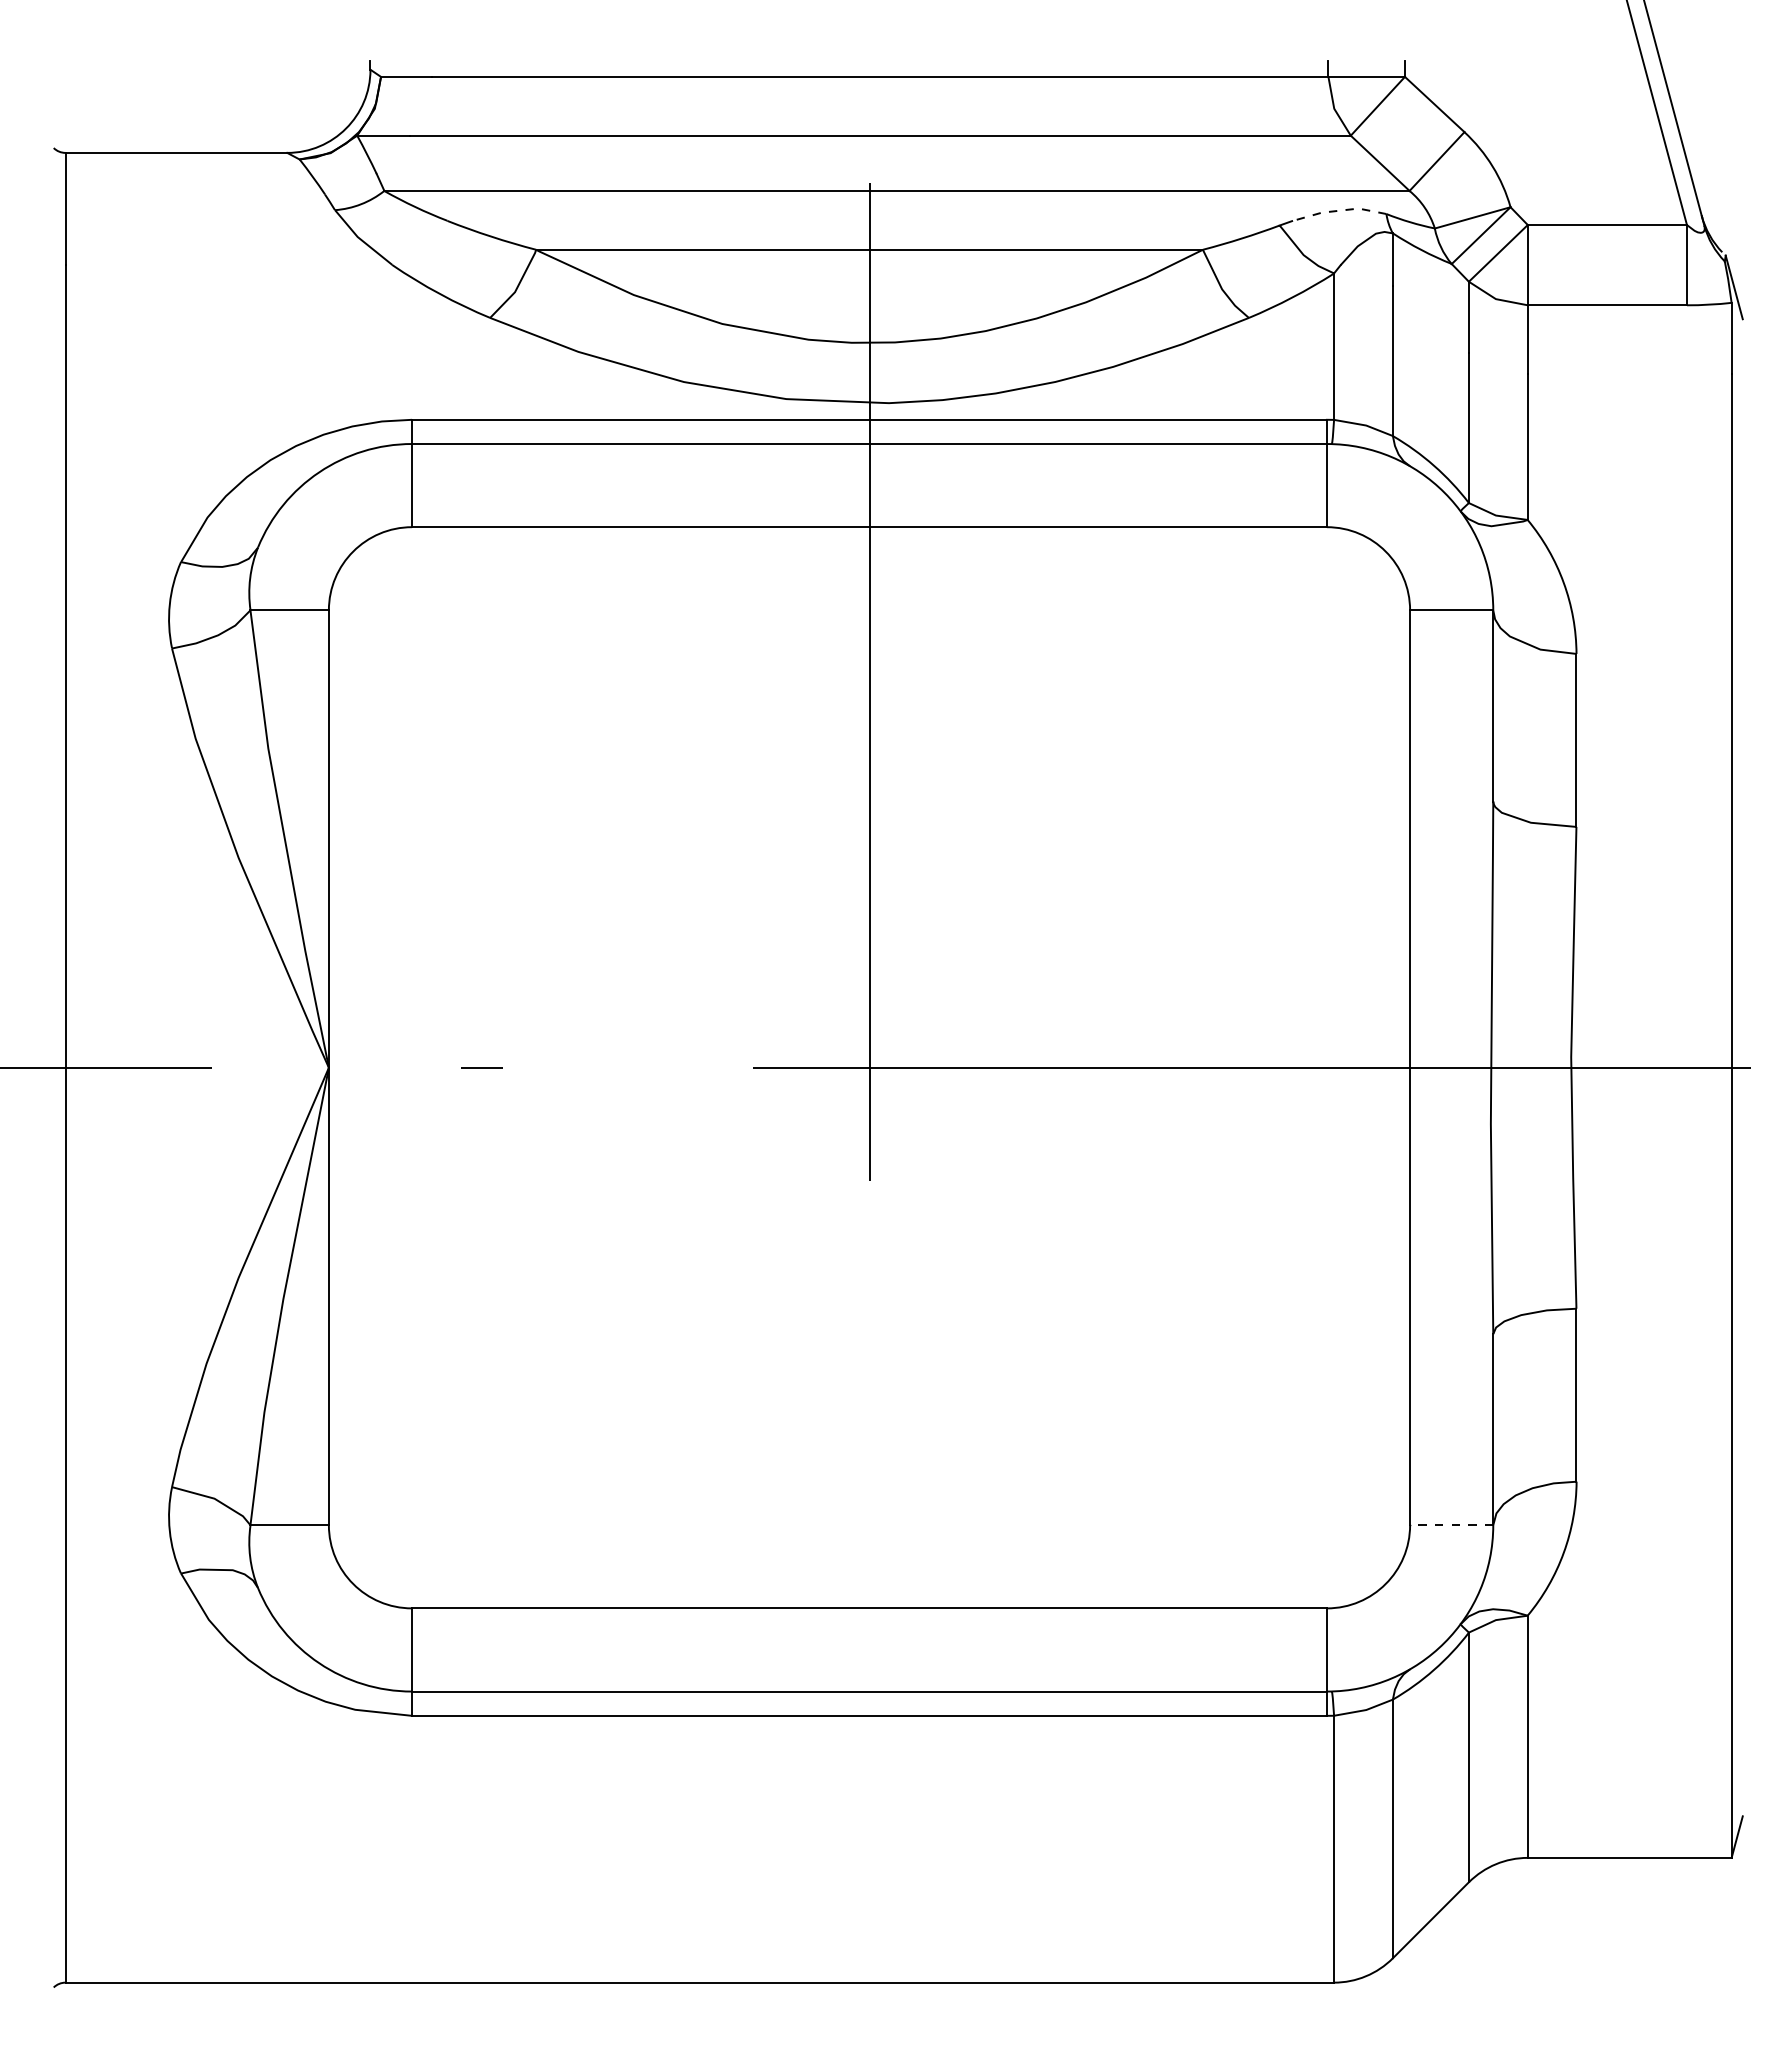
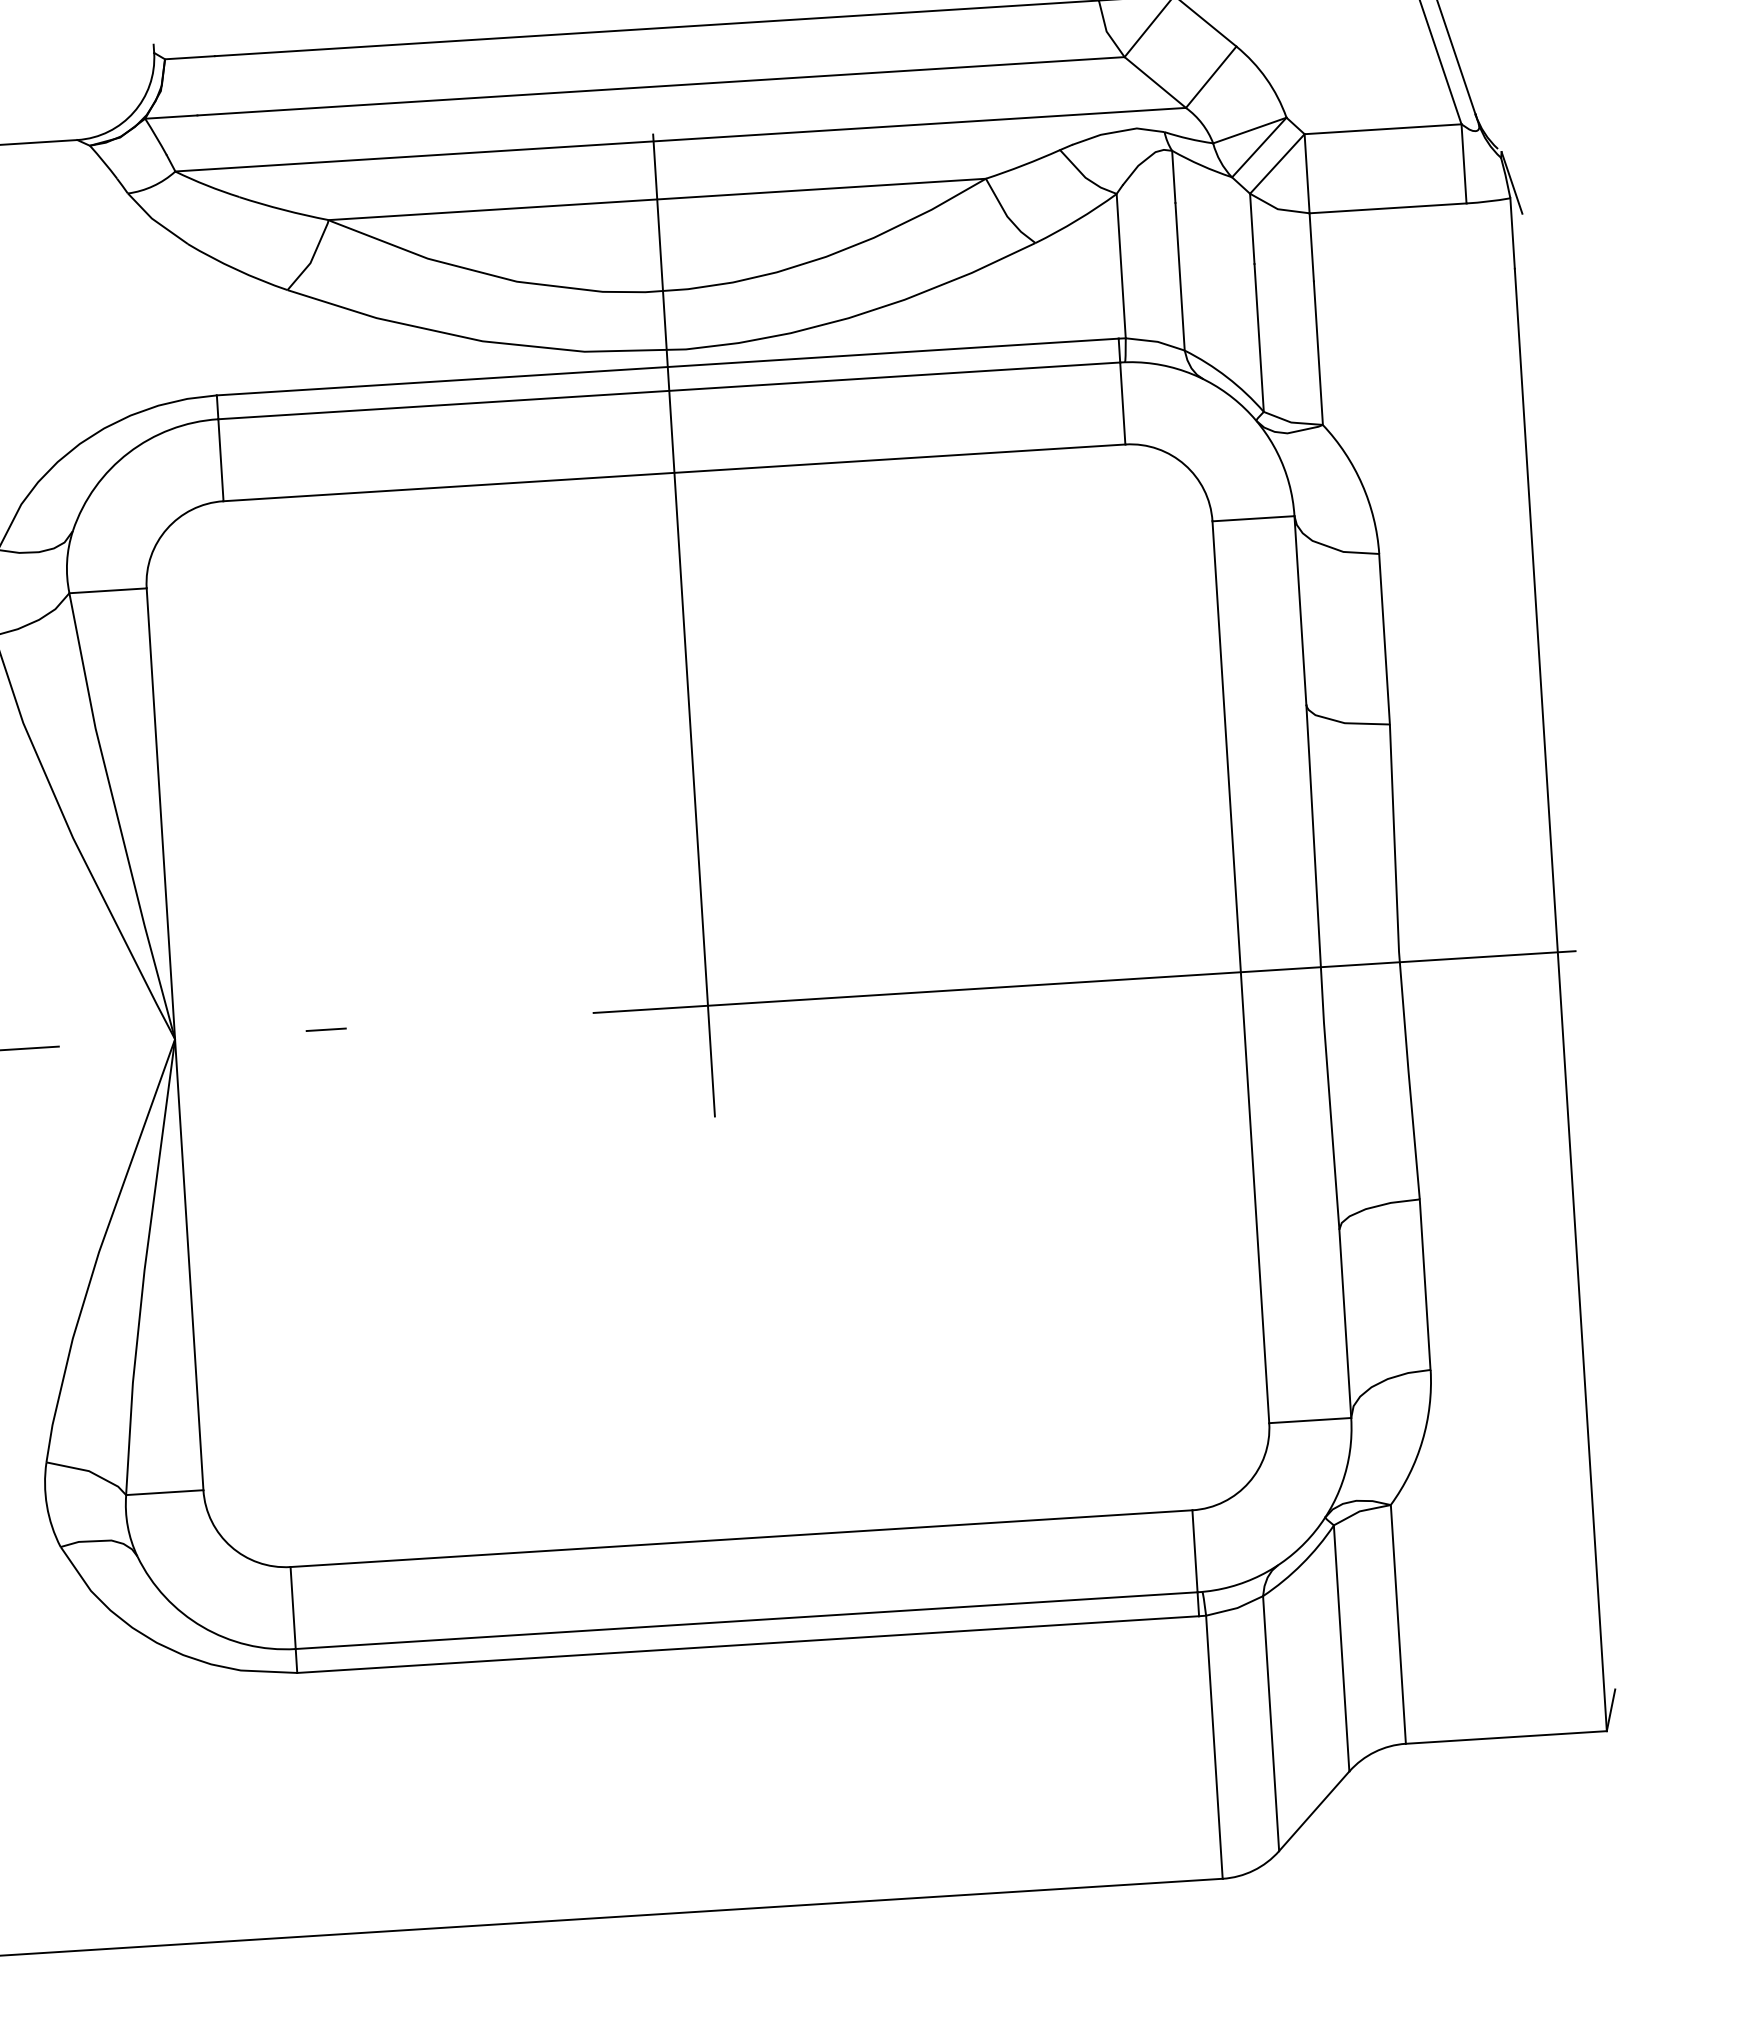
line: (1339, 210) -> (1118, 131), dashed -> solid
line: (1451, 1525) -> (1310, 1420), dashed -> solid

